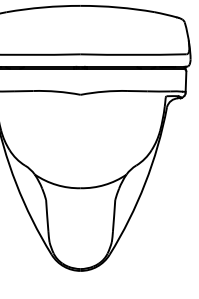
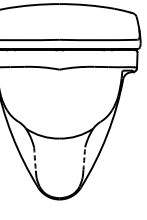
arc: (47, 215) -> (35, 158), solid -> dashed
arc: (114, 215) -> (84, 158), solid -> dashed

